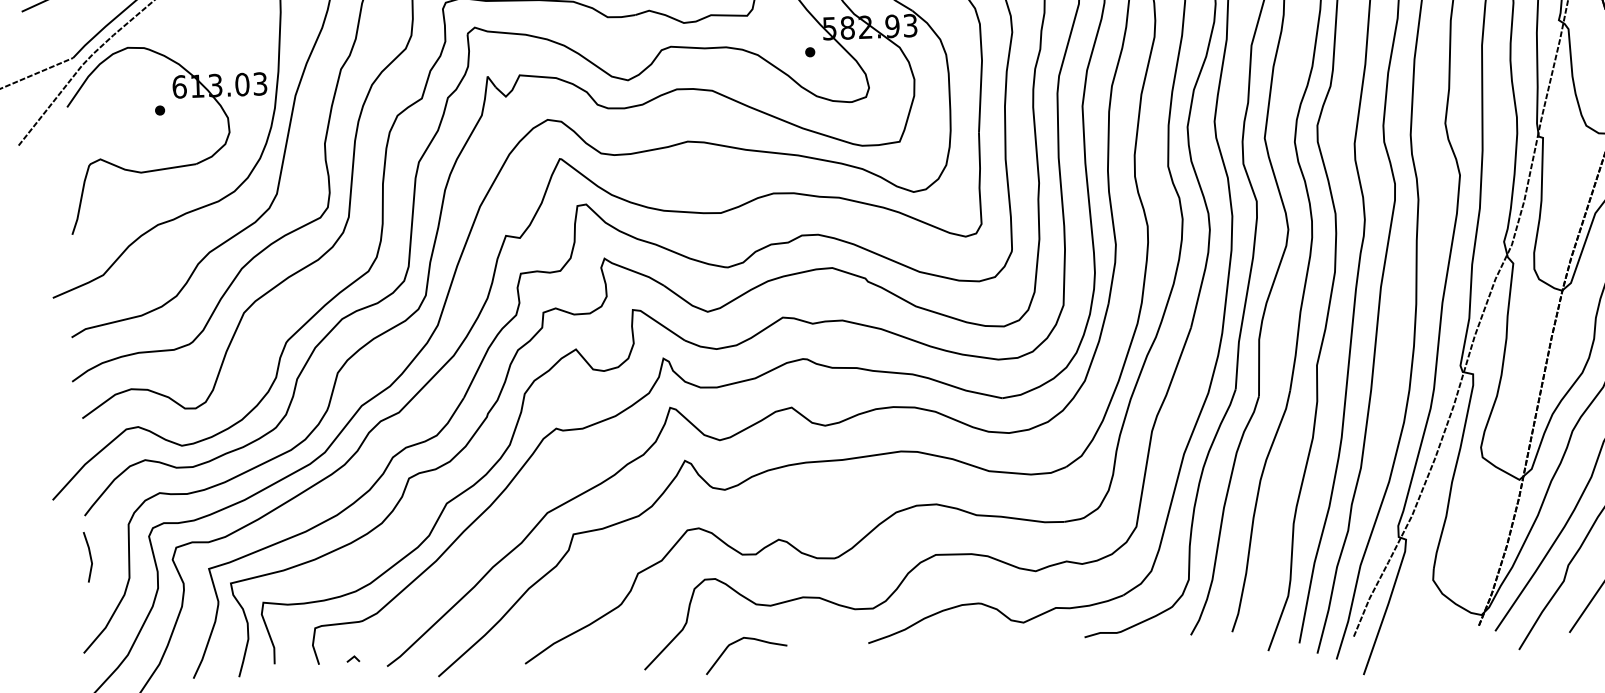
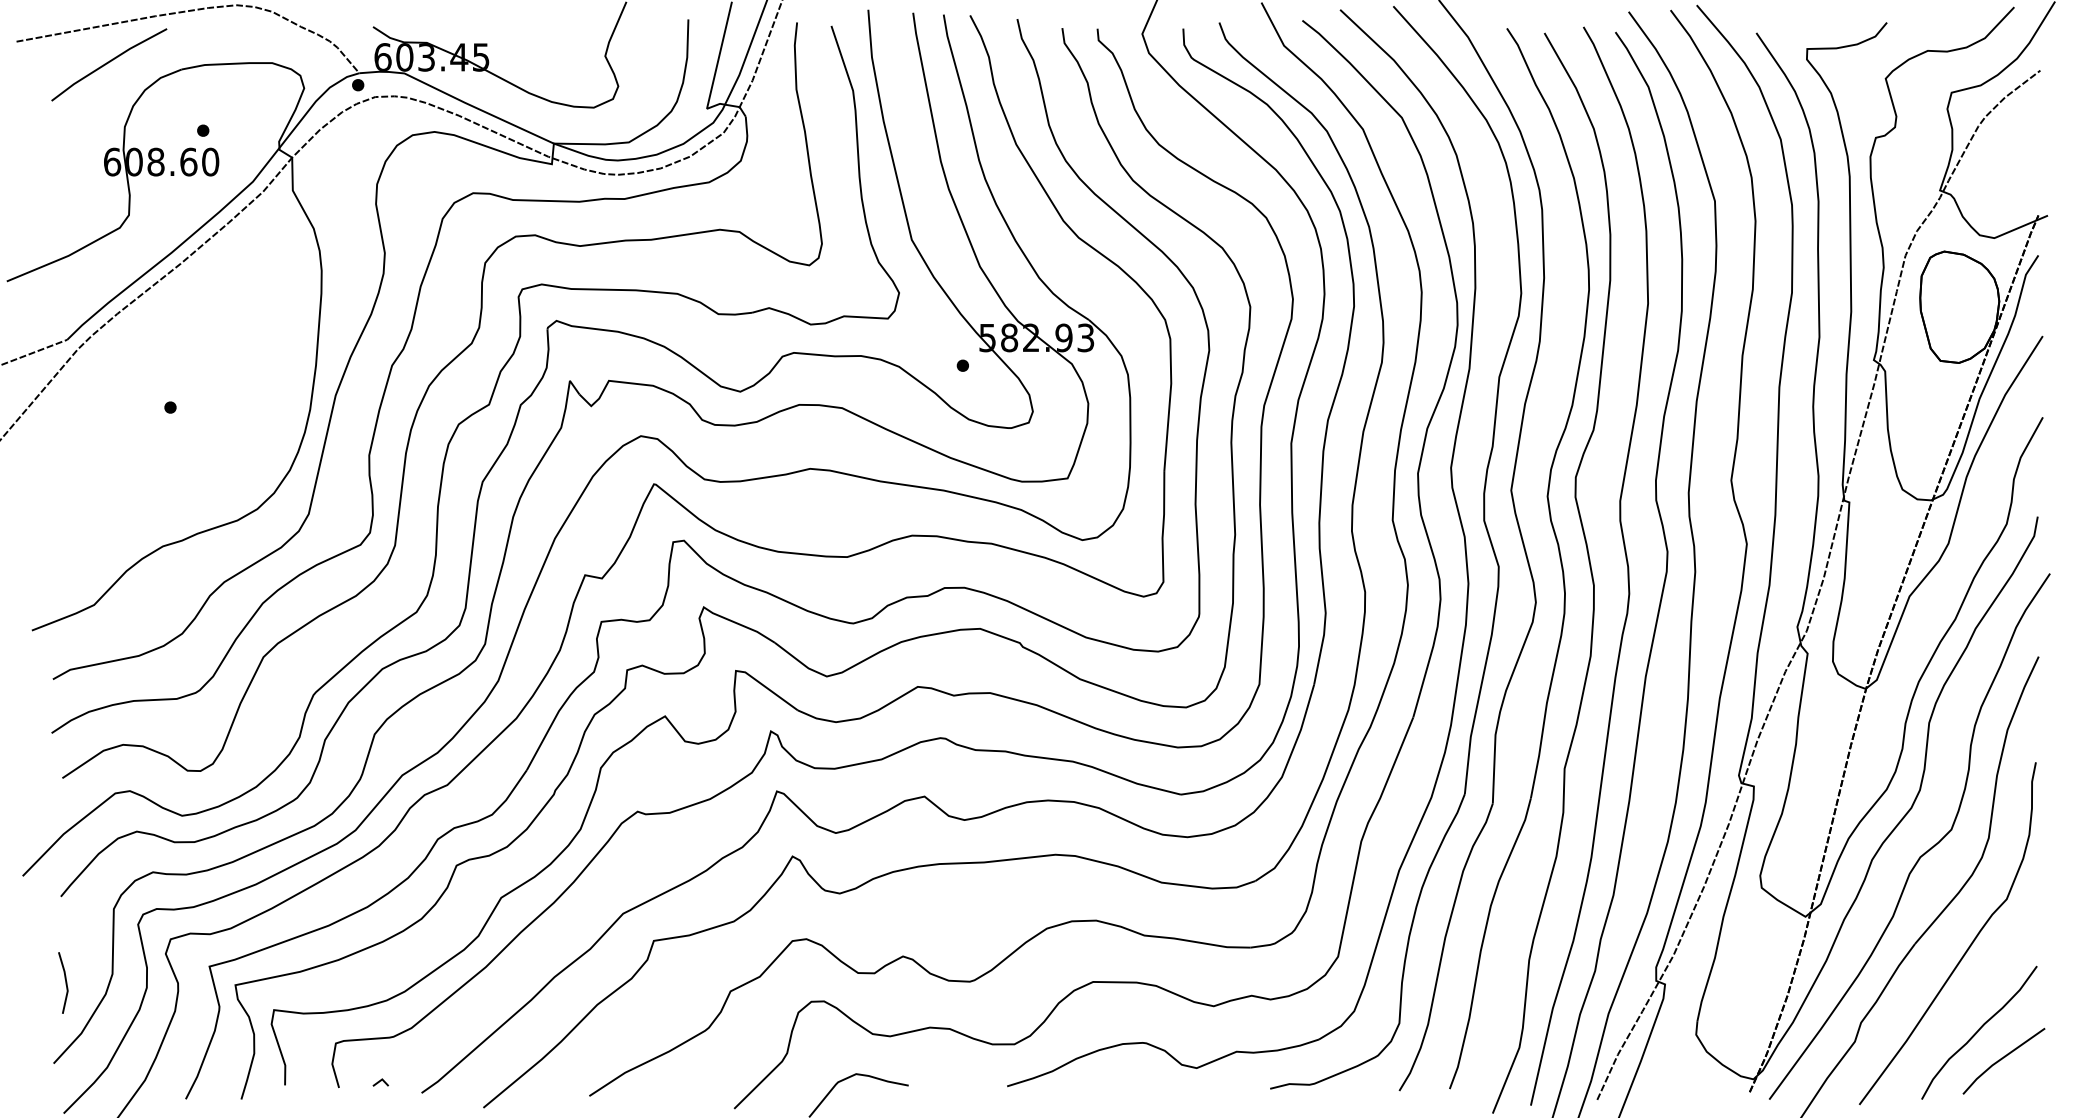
part: (172, 166) -> (182, 476), removed
line: (90, 556) -> (65, 982), moved

